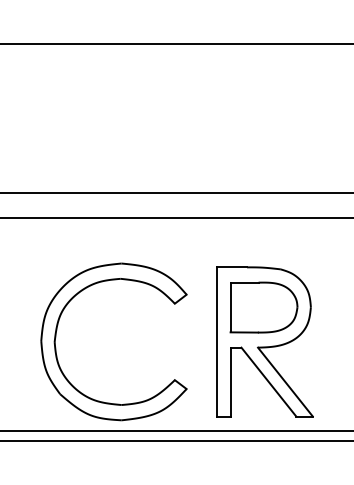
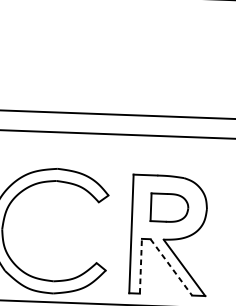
part: (263, 307) -> (169, 207), size x0.7
line: (230, 381) -> (140, 265), solid -> dashed
line: (268, 382) -> (171, 267), solid -> dashed

